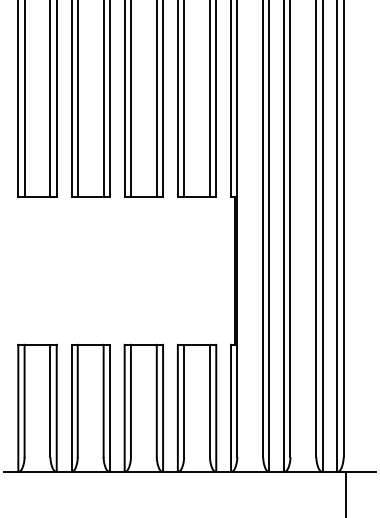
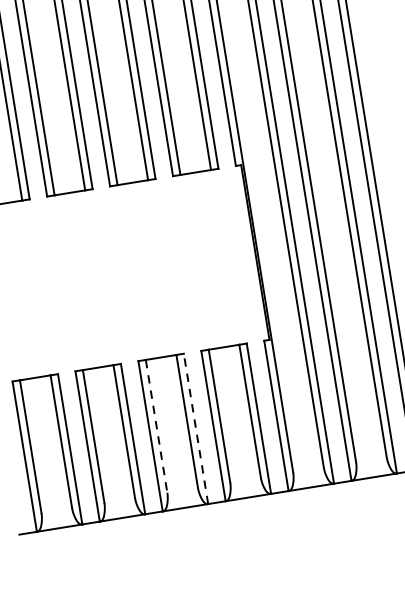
line: (130, 401) -> (156, 427), solid -> dashed
line: (163, 408) -> (196, 429), solid -> dashed

